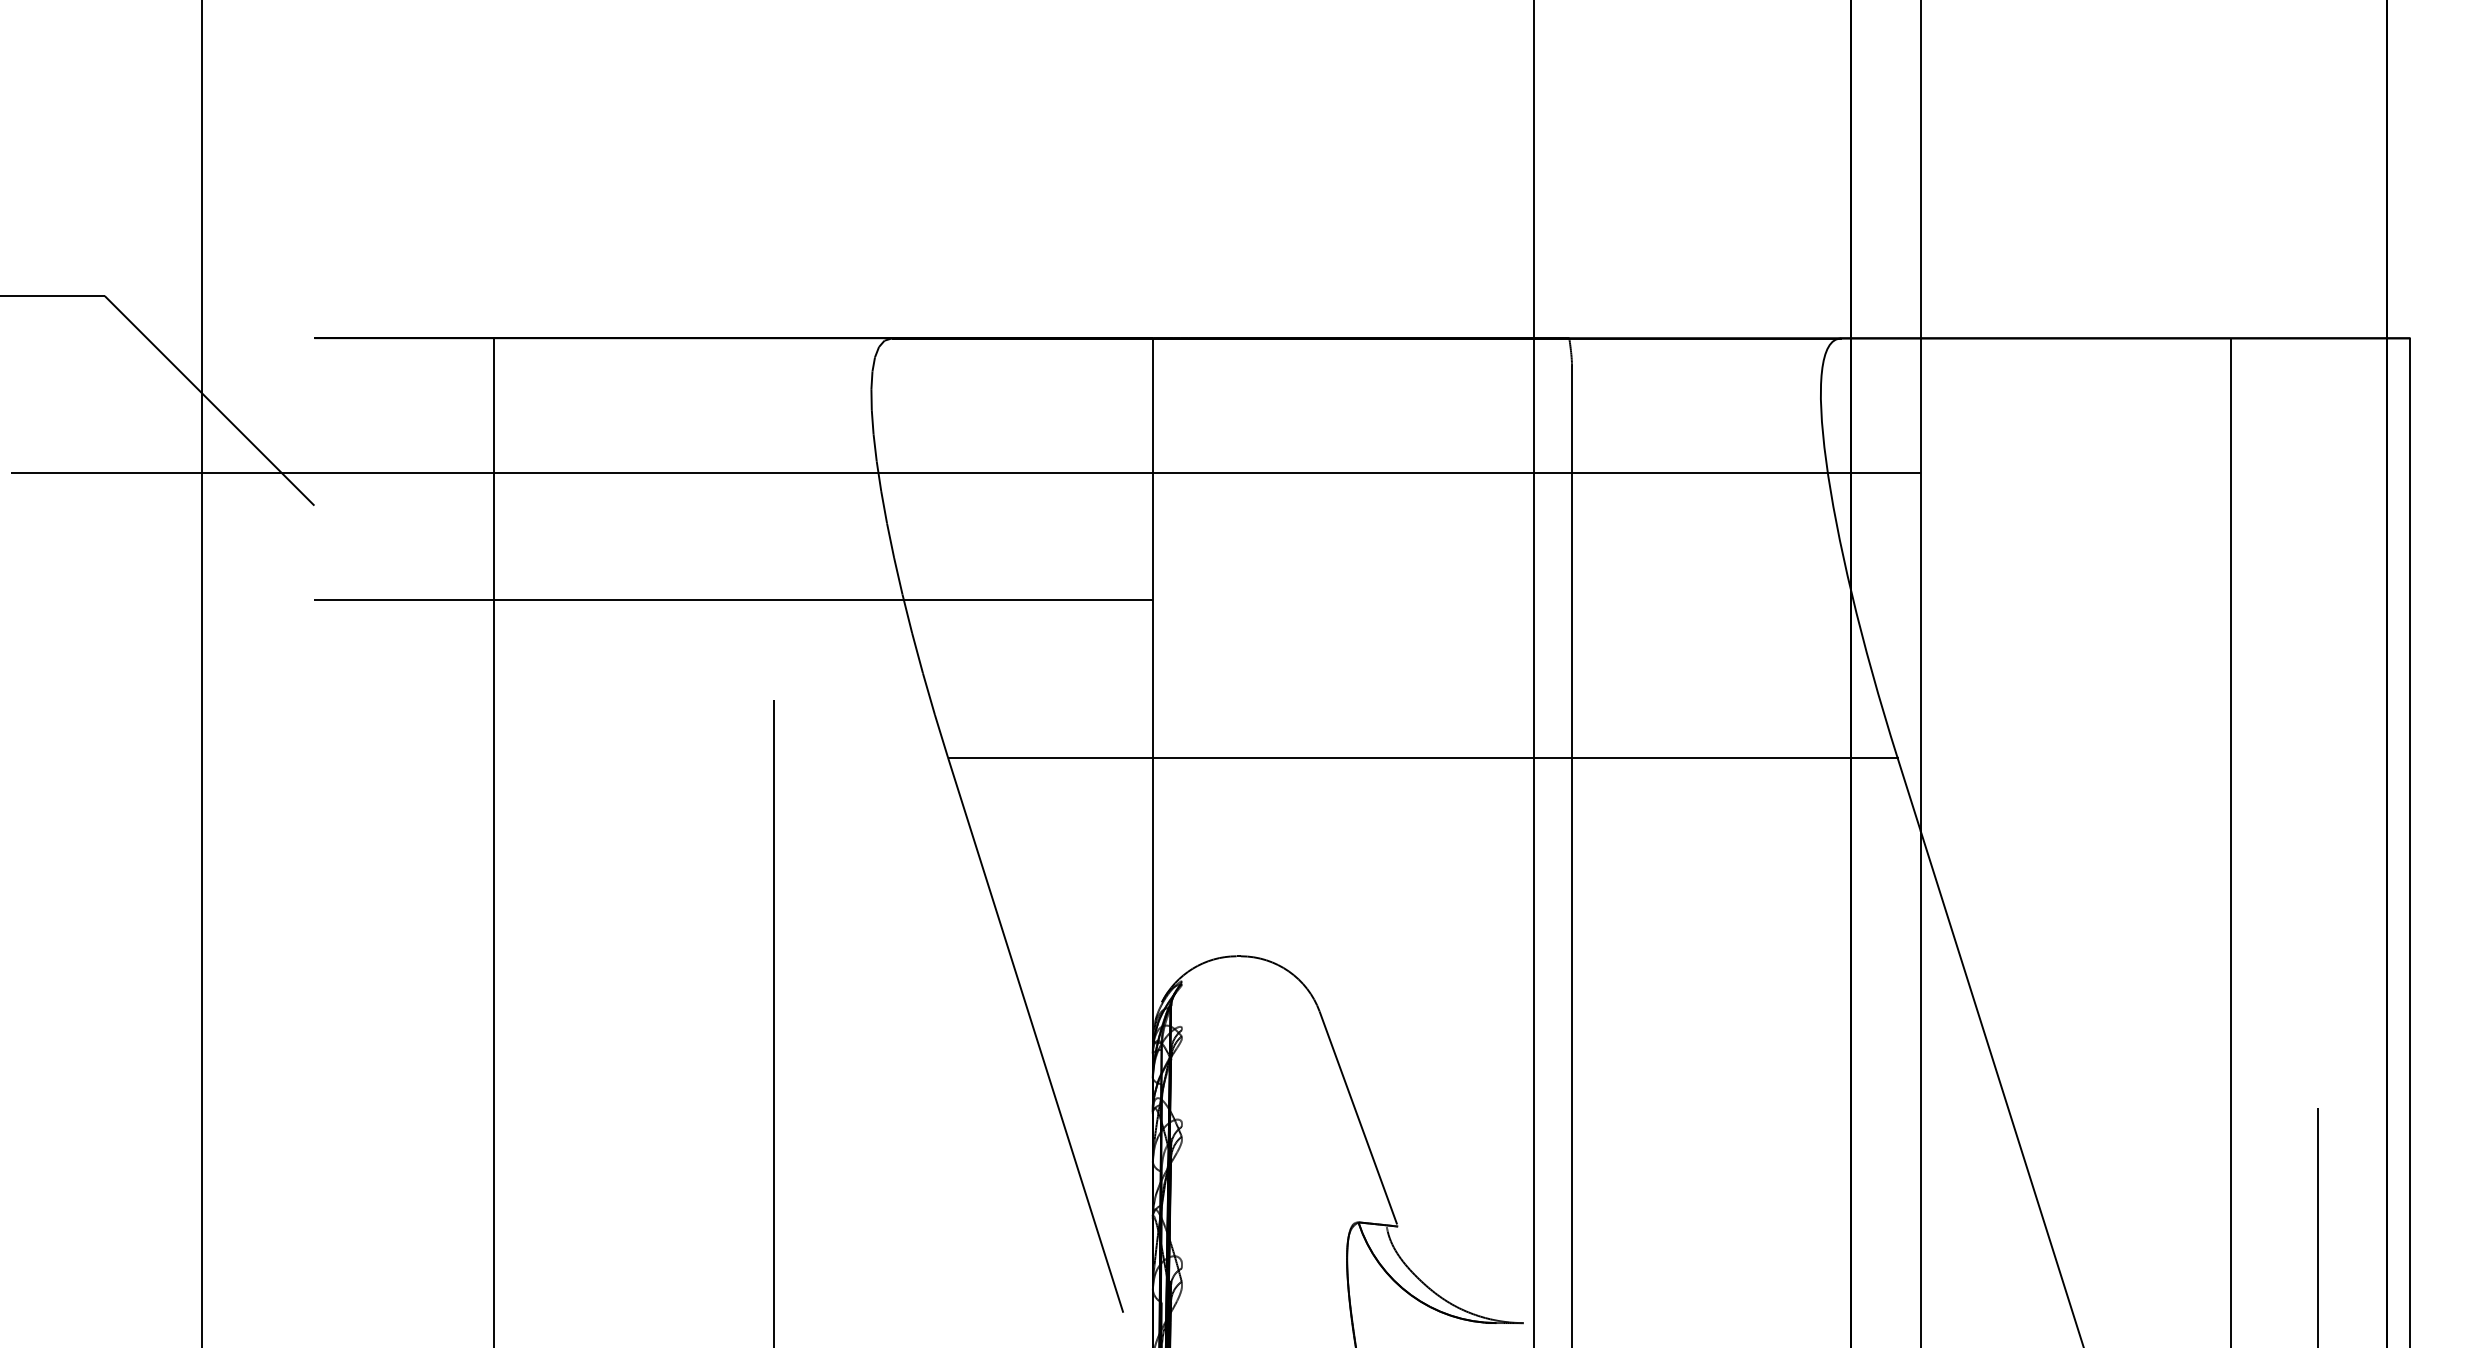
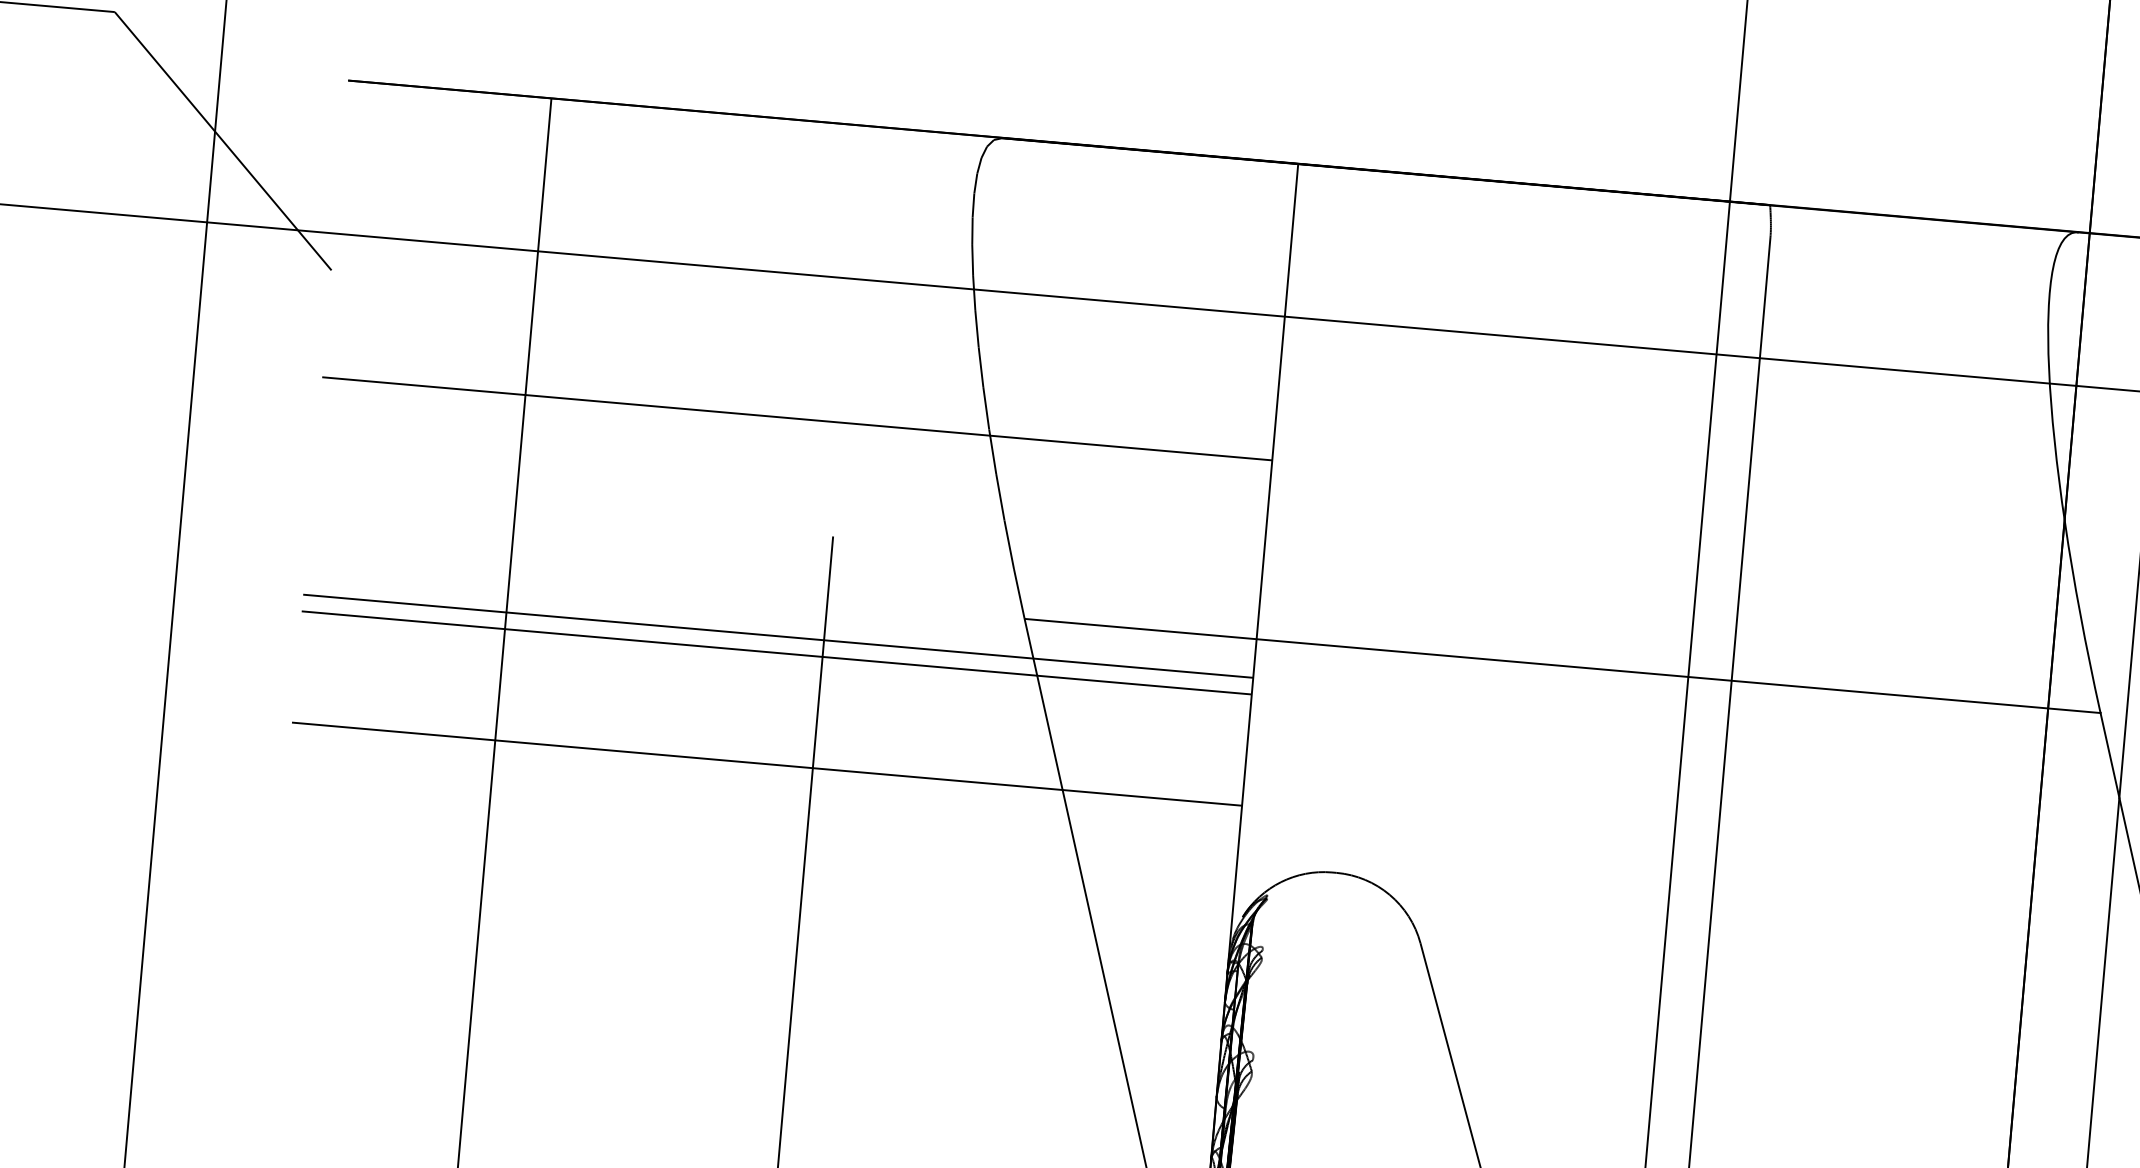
line: (733, 791) -> (778, 635), added
line: (733, 806) -> (776, 652), added
line: (733, 904) -> (766, 763), added

